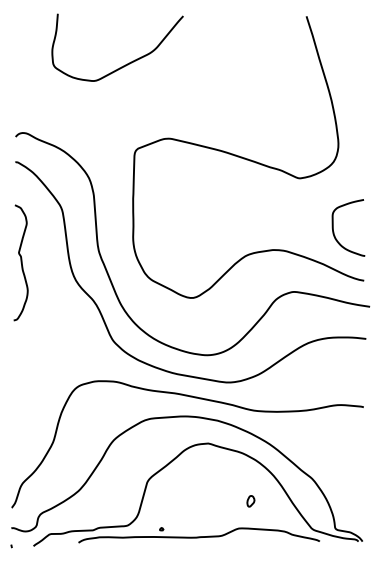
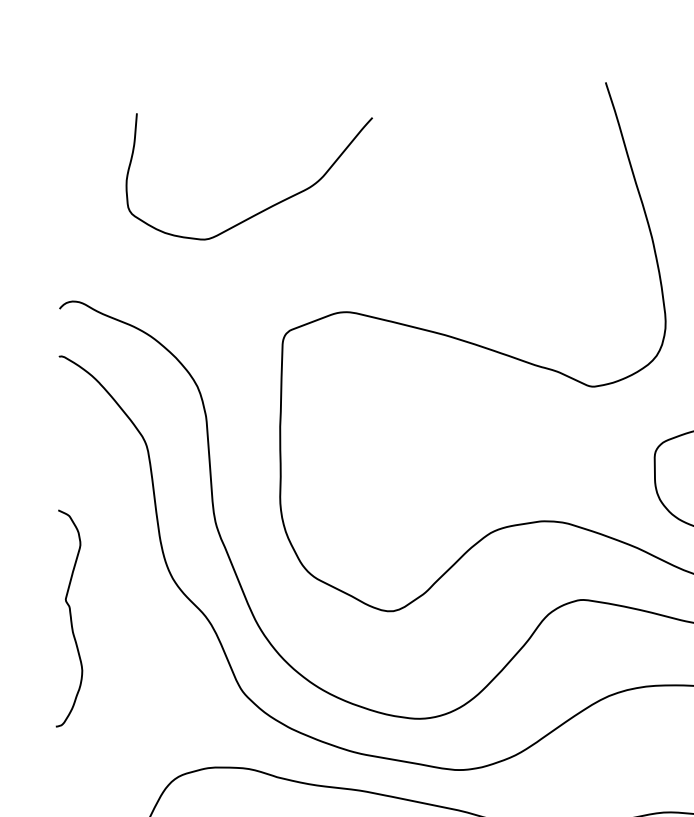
curve: (125, 64) -> (263, 208), moved
curve: (20, 262) -> (68, 617), moved

